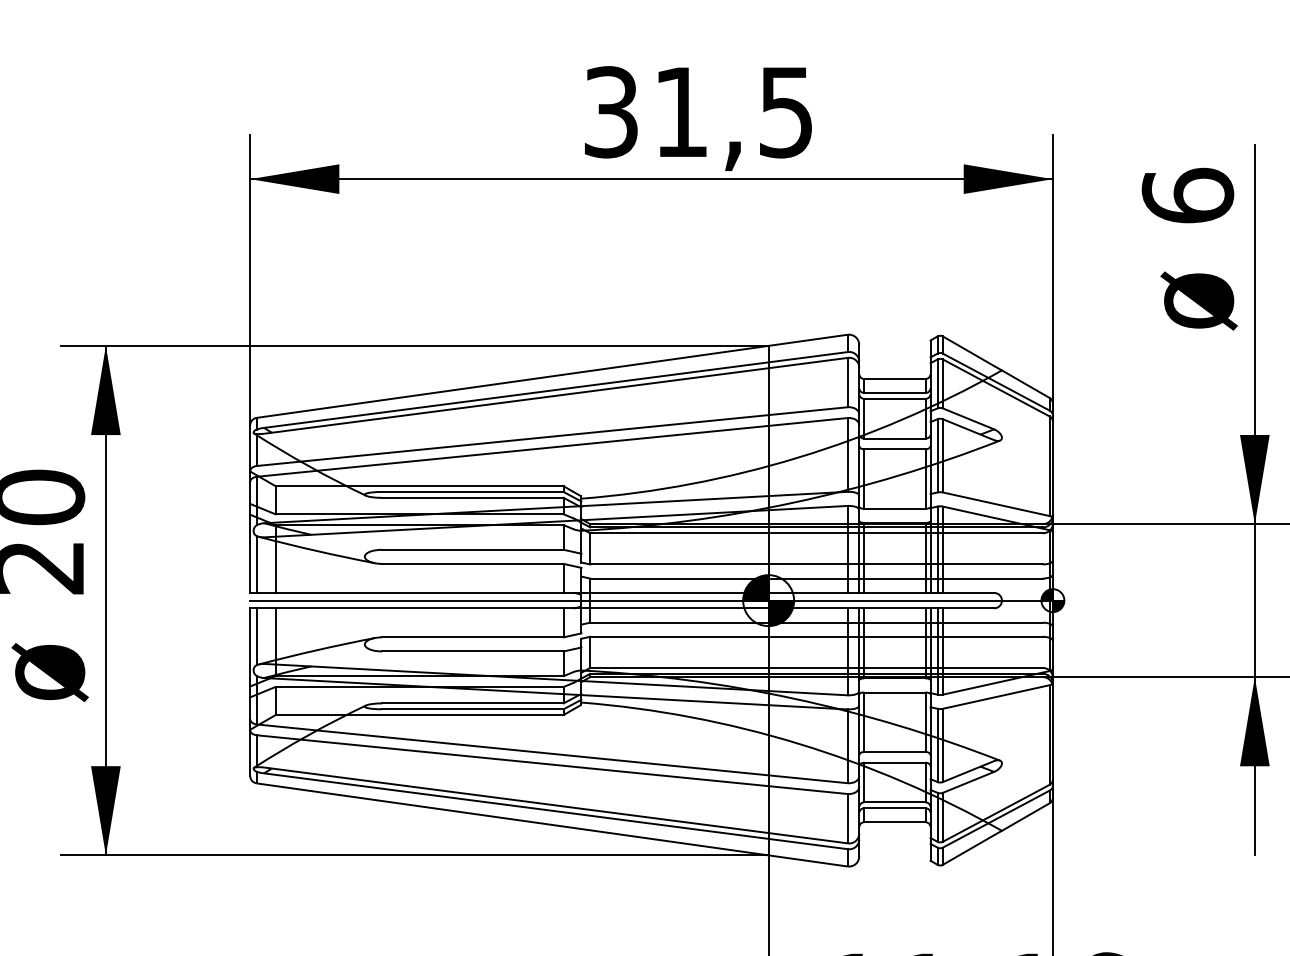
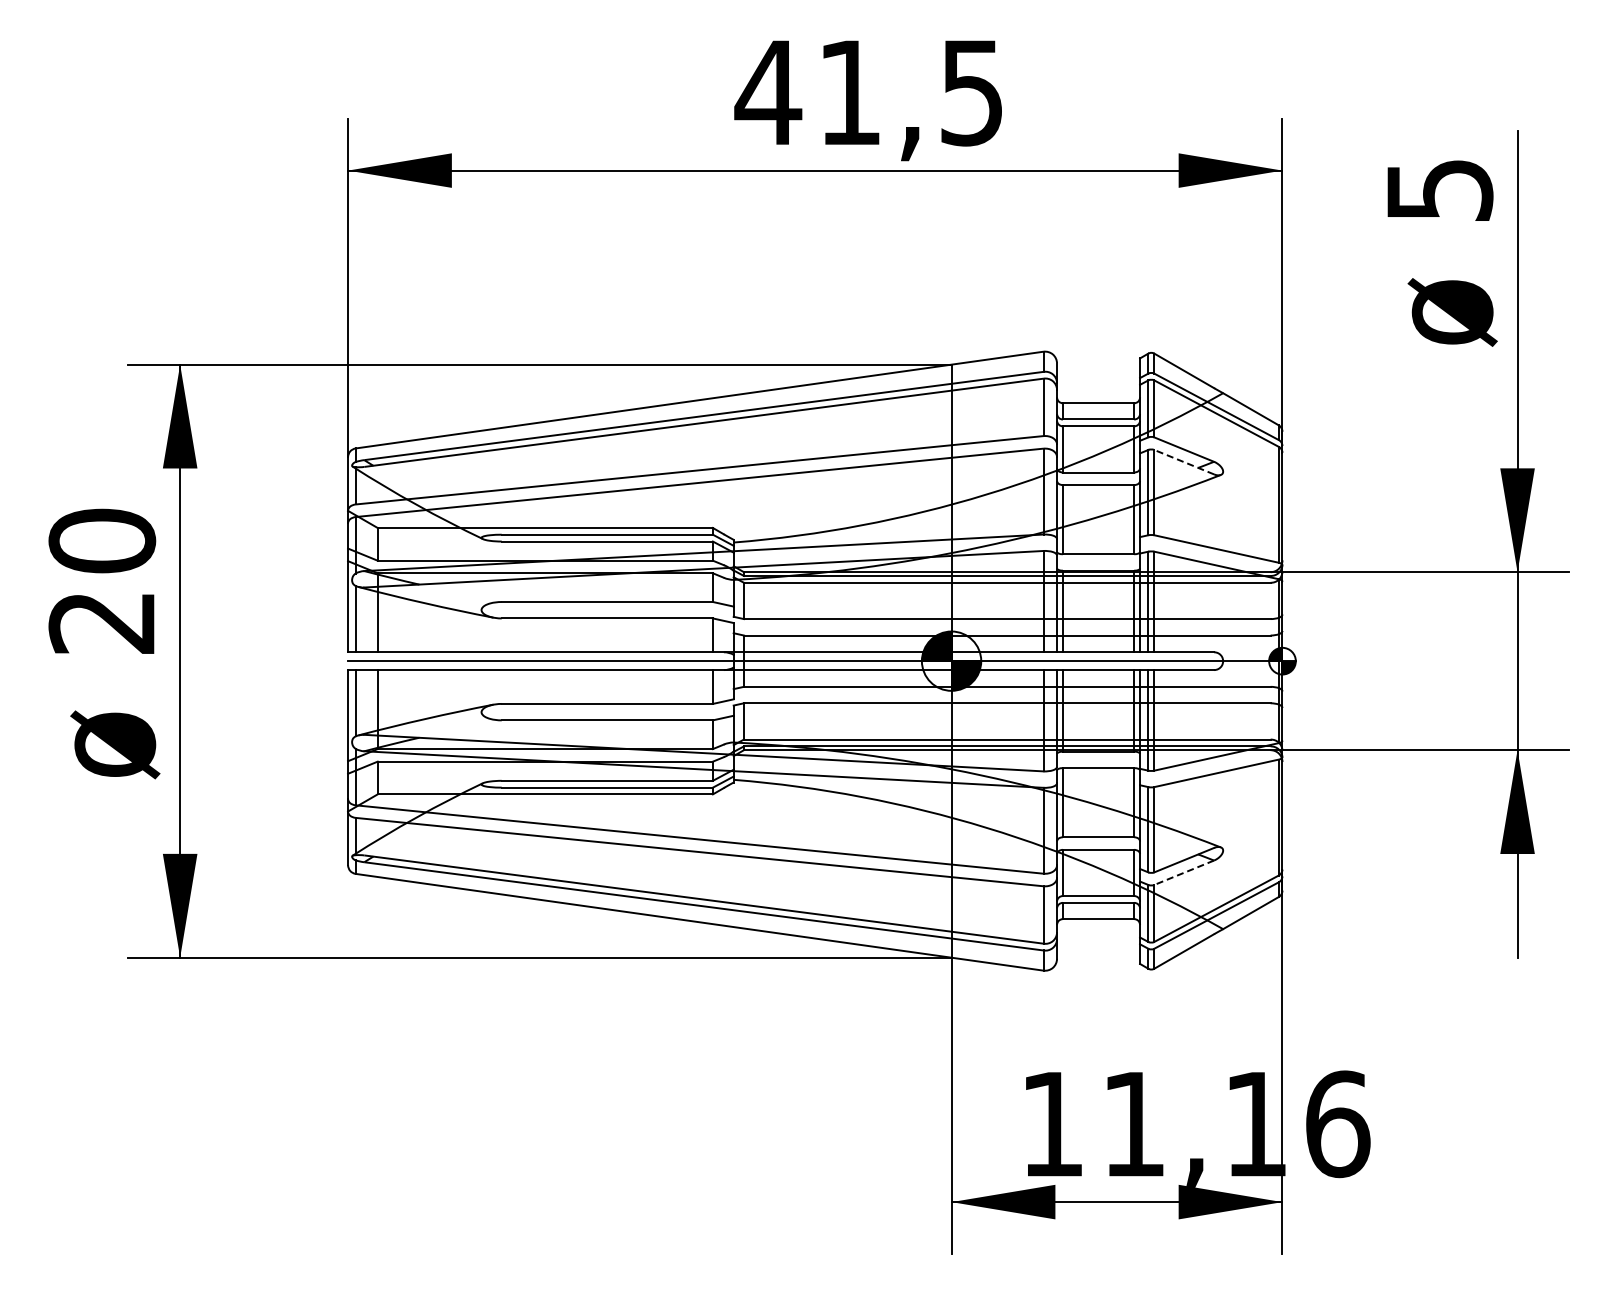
text: (611, 112) -> (768, 92), 31,5 -> 41,5
text: (1187, 195) -> (1439, 189), 6 -> 5
line: (967, 429) -> (1183, 462), solid -> dashed
line: (967, 782) -> (1183, 872), solid -> dashed

